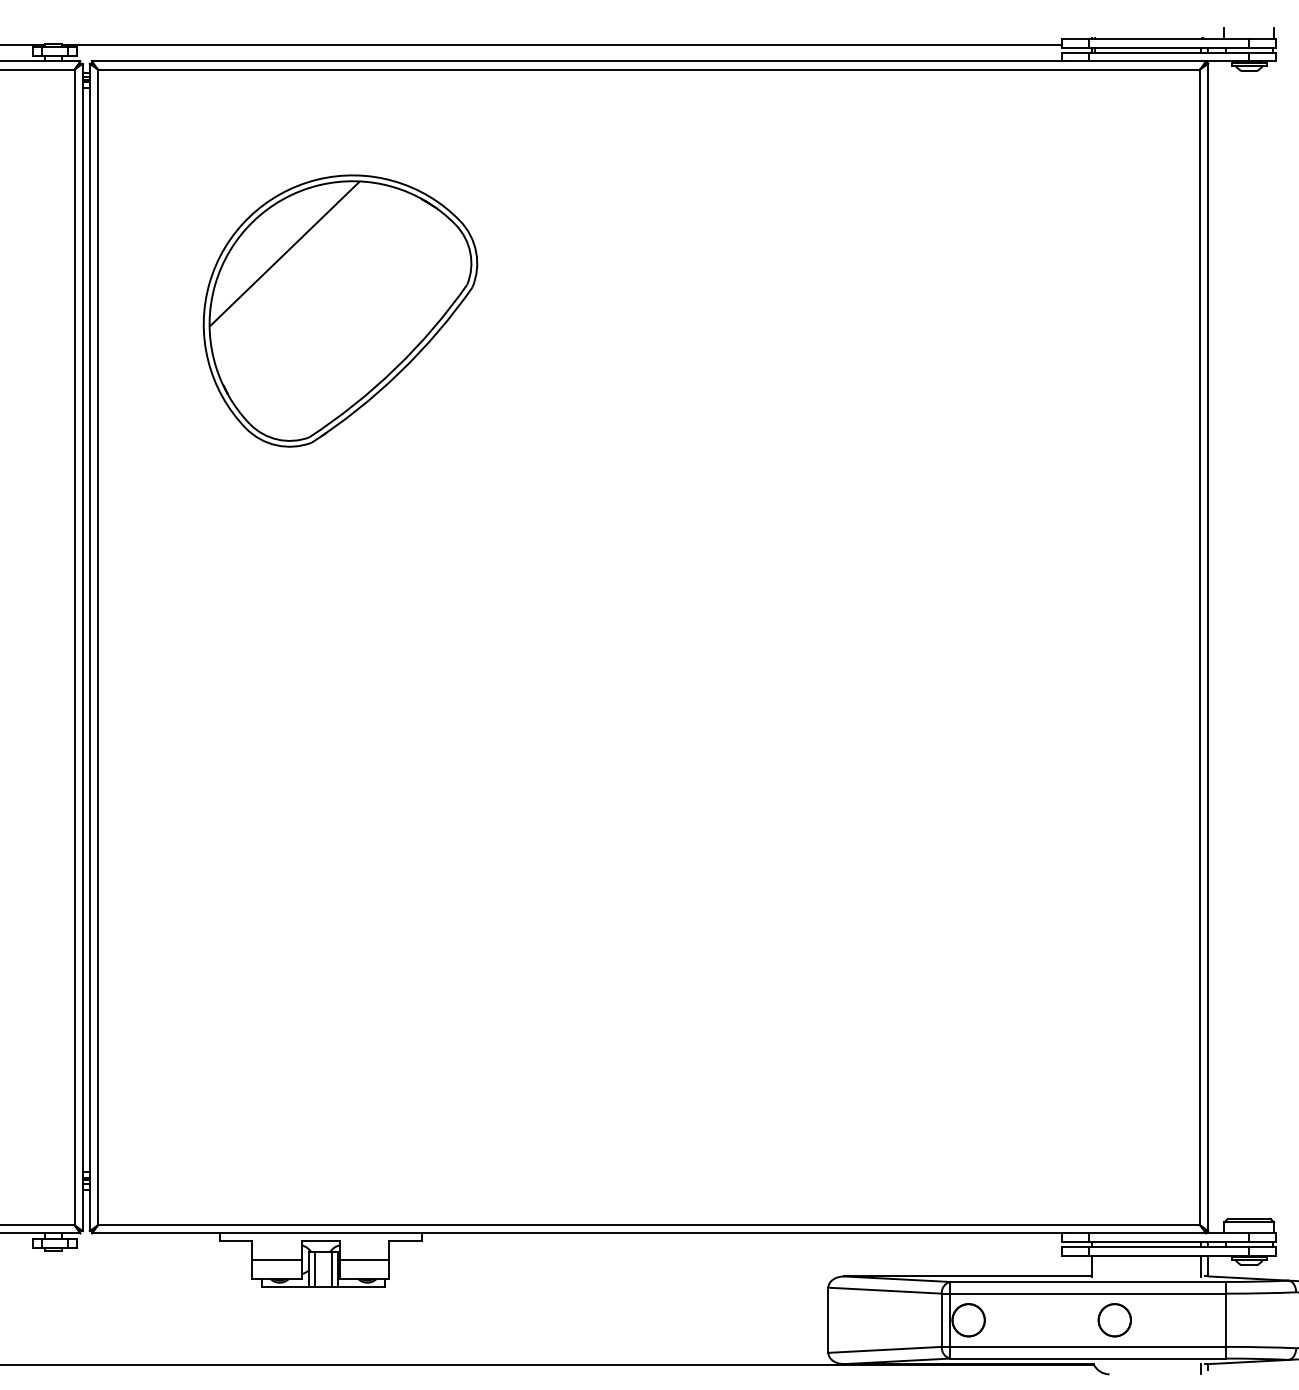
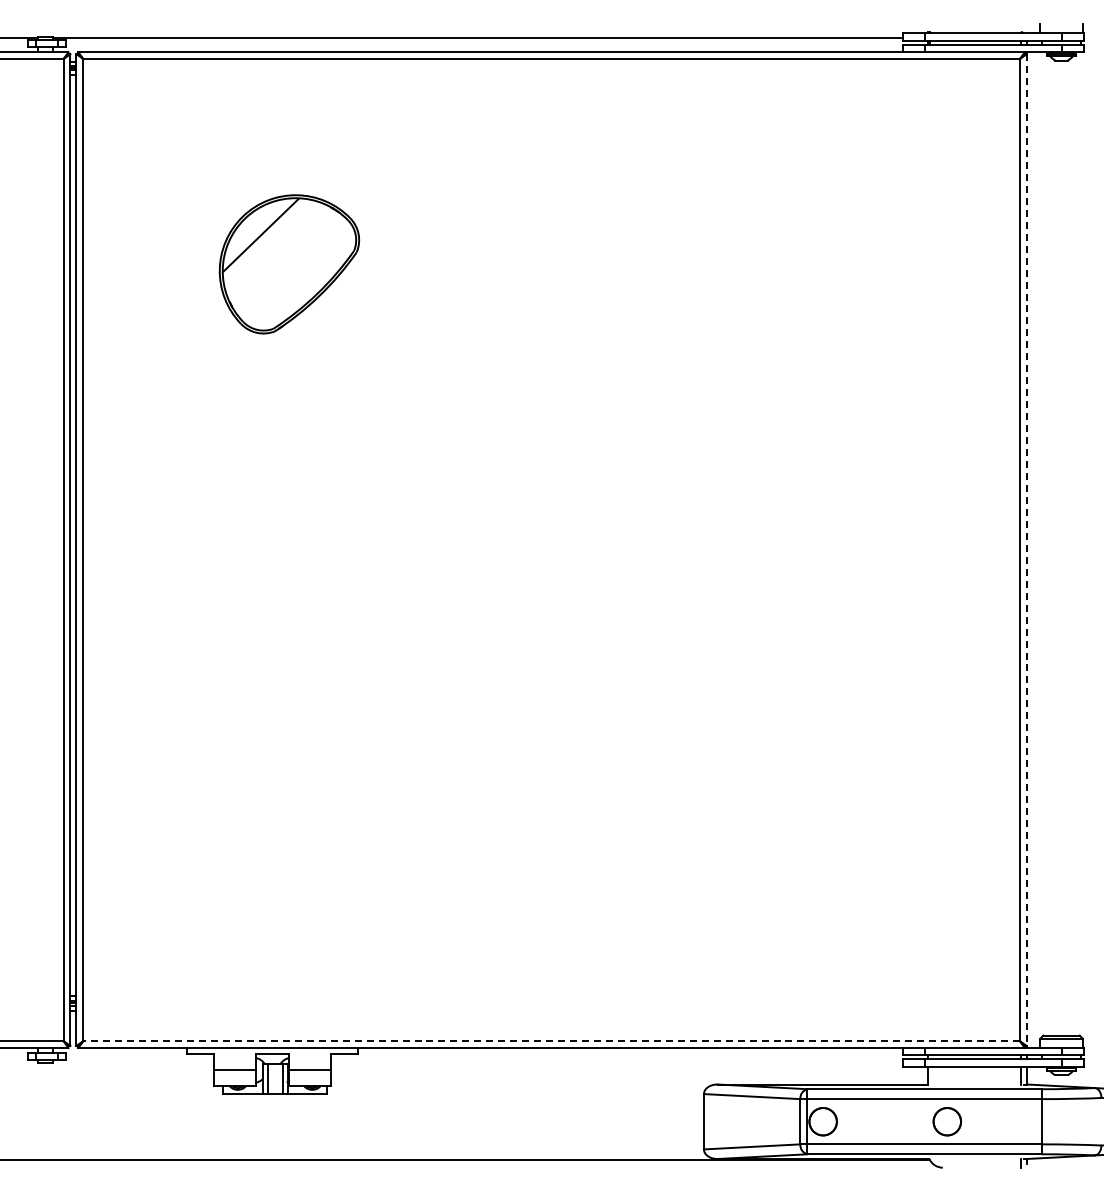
part: (340, 311) -> (289, 264), size x0.6
line: (1207, 647) -> (1026, 550), solid -> dashed
line: (648, 1225) -> (551, 1041), solid -> dashed

